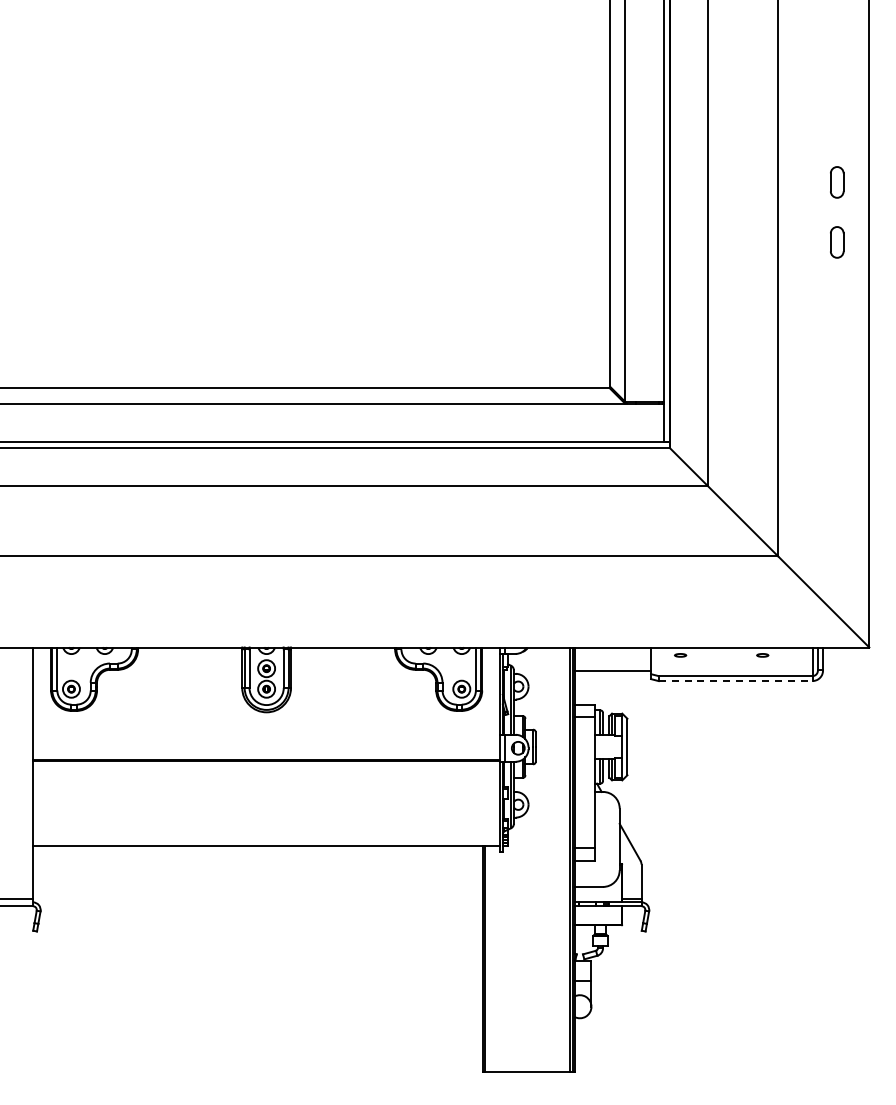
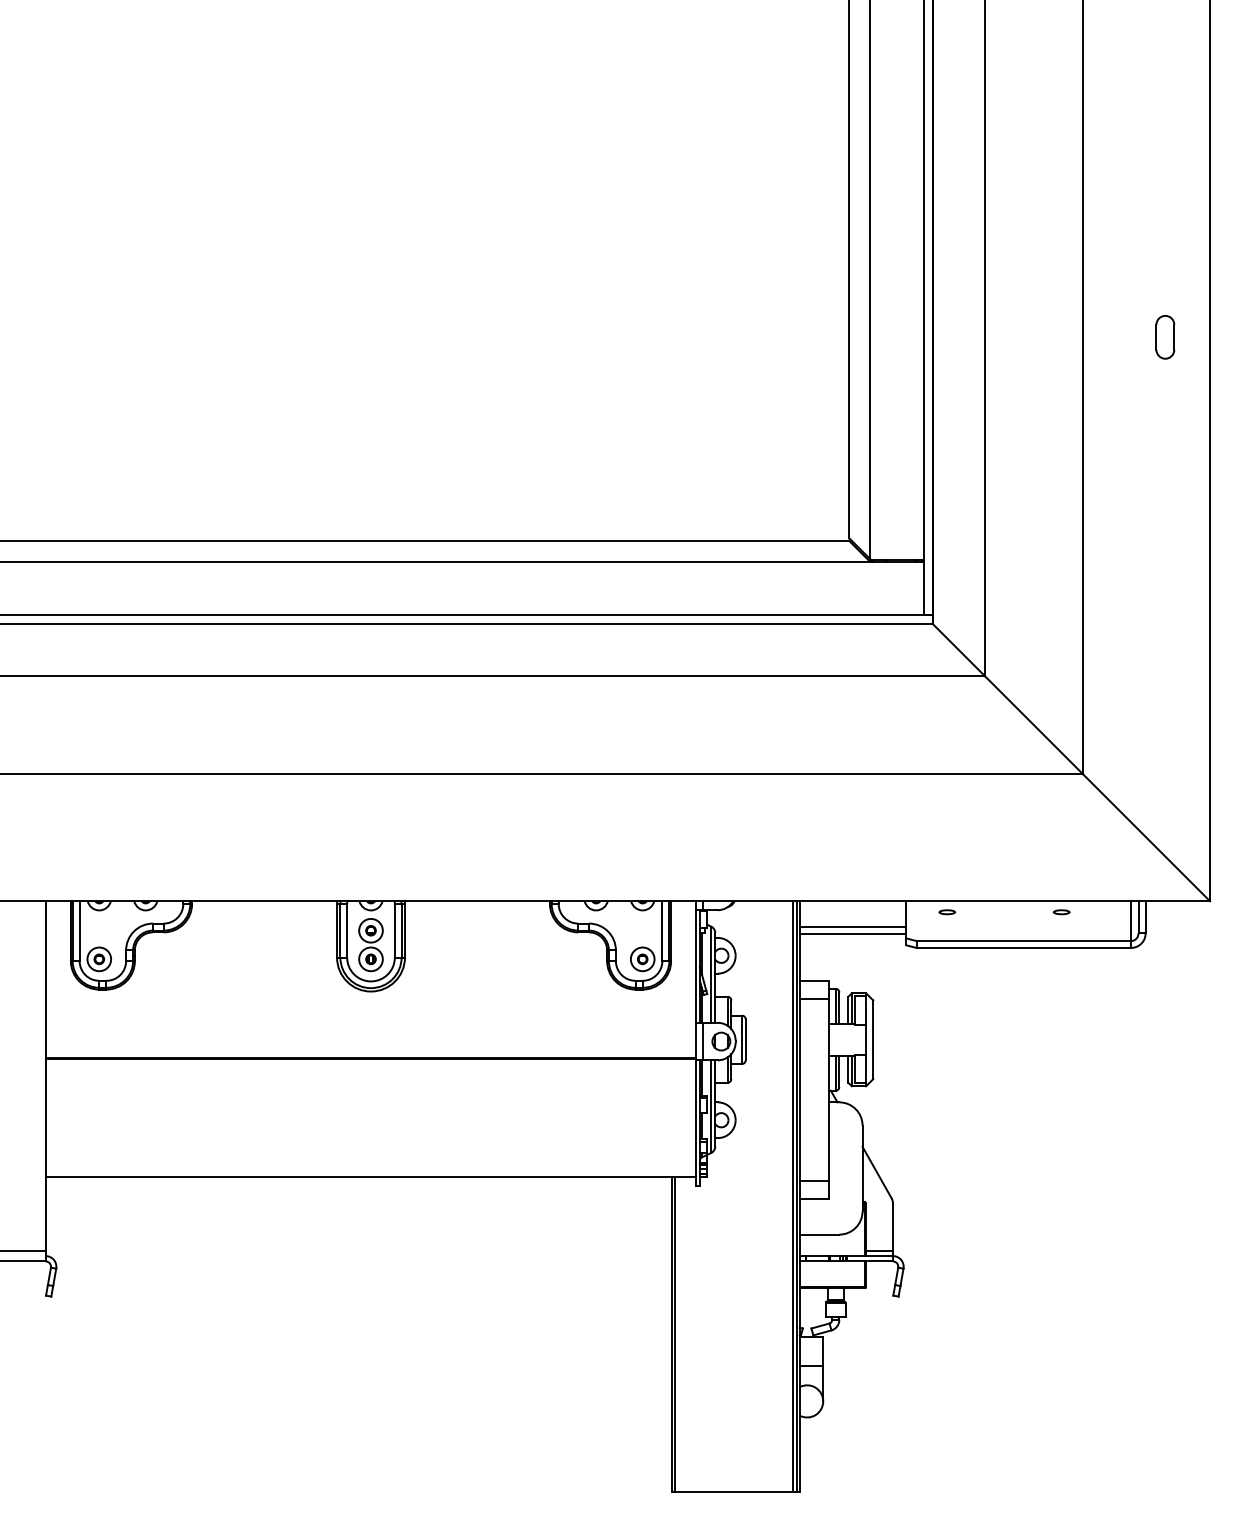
part: (837, 182) -> (1165, 253), removed
line: (612, 665) -> (852, 926), added
line: (736, 681) -> (1025, 948), dashed -> solid

